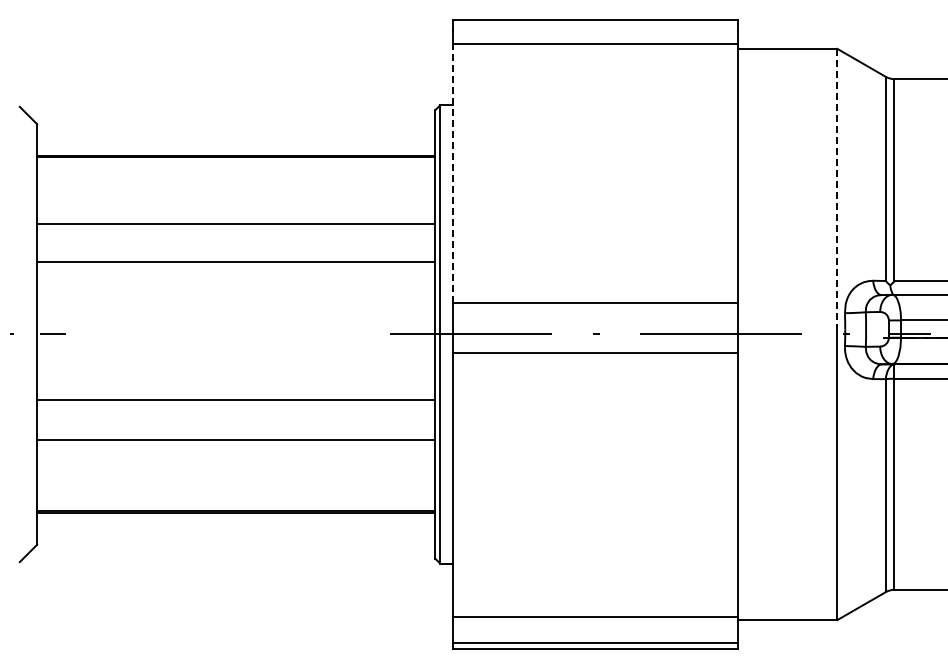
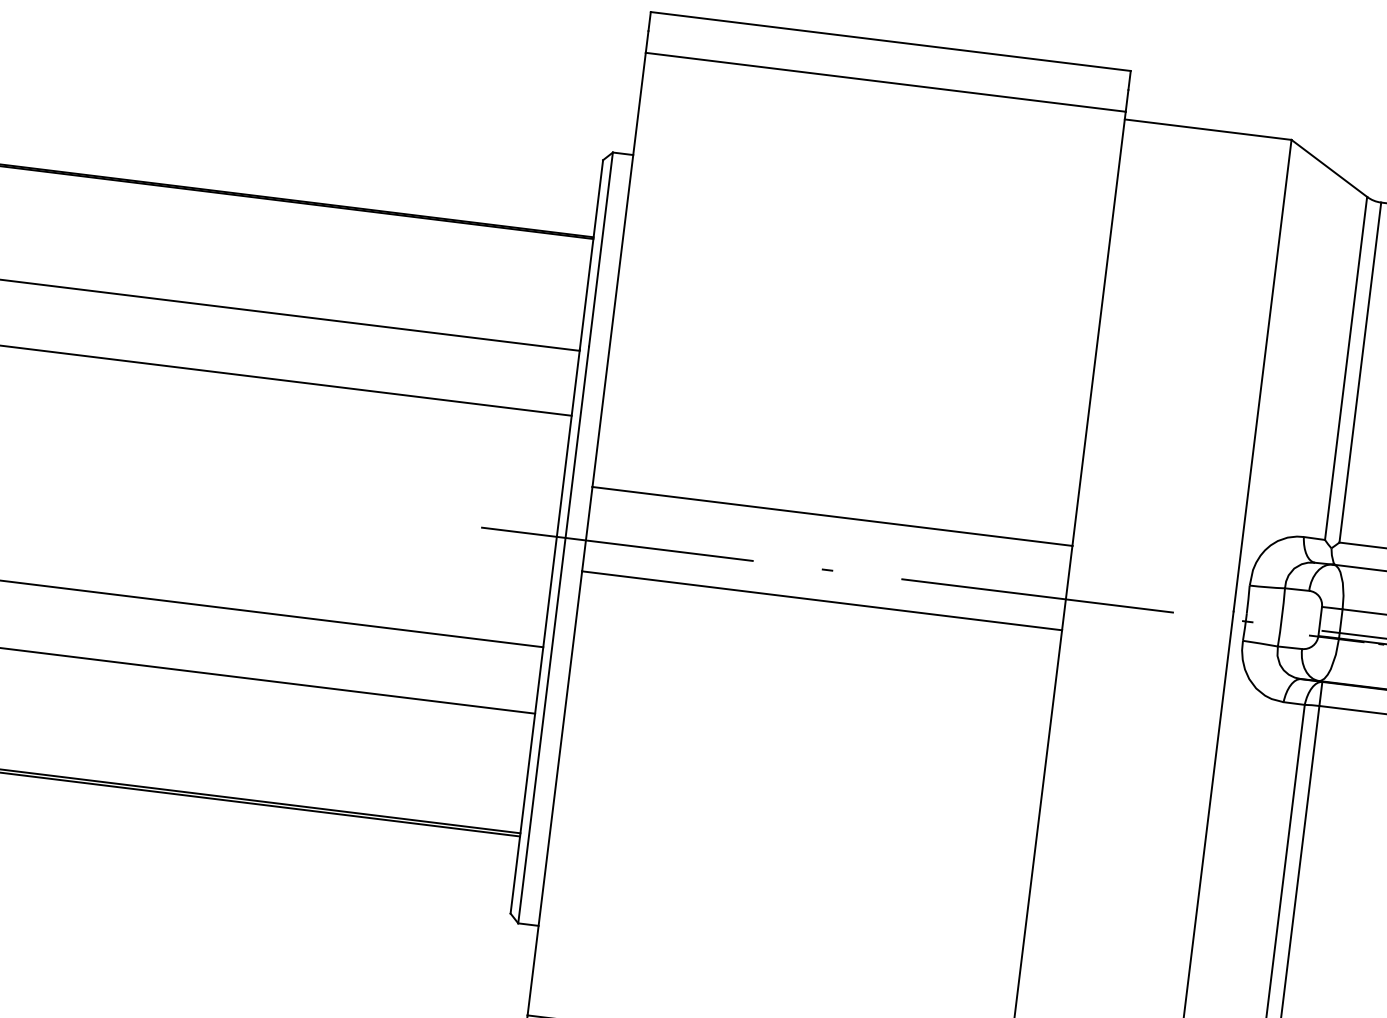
line: (452, 172) -> (619, 268), dashed -> solid
line: (837, 189) -> (1262, 376), dashed -> solid

